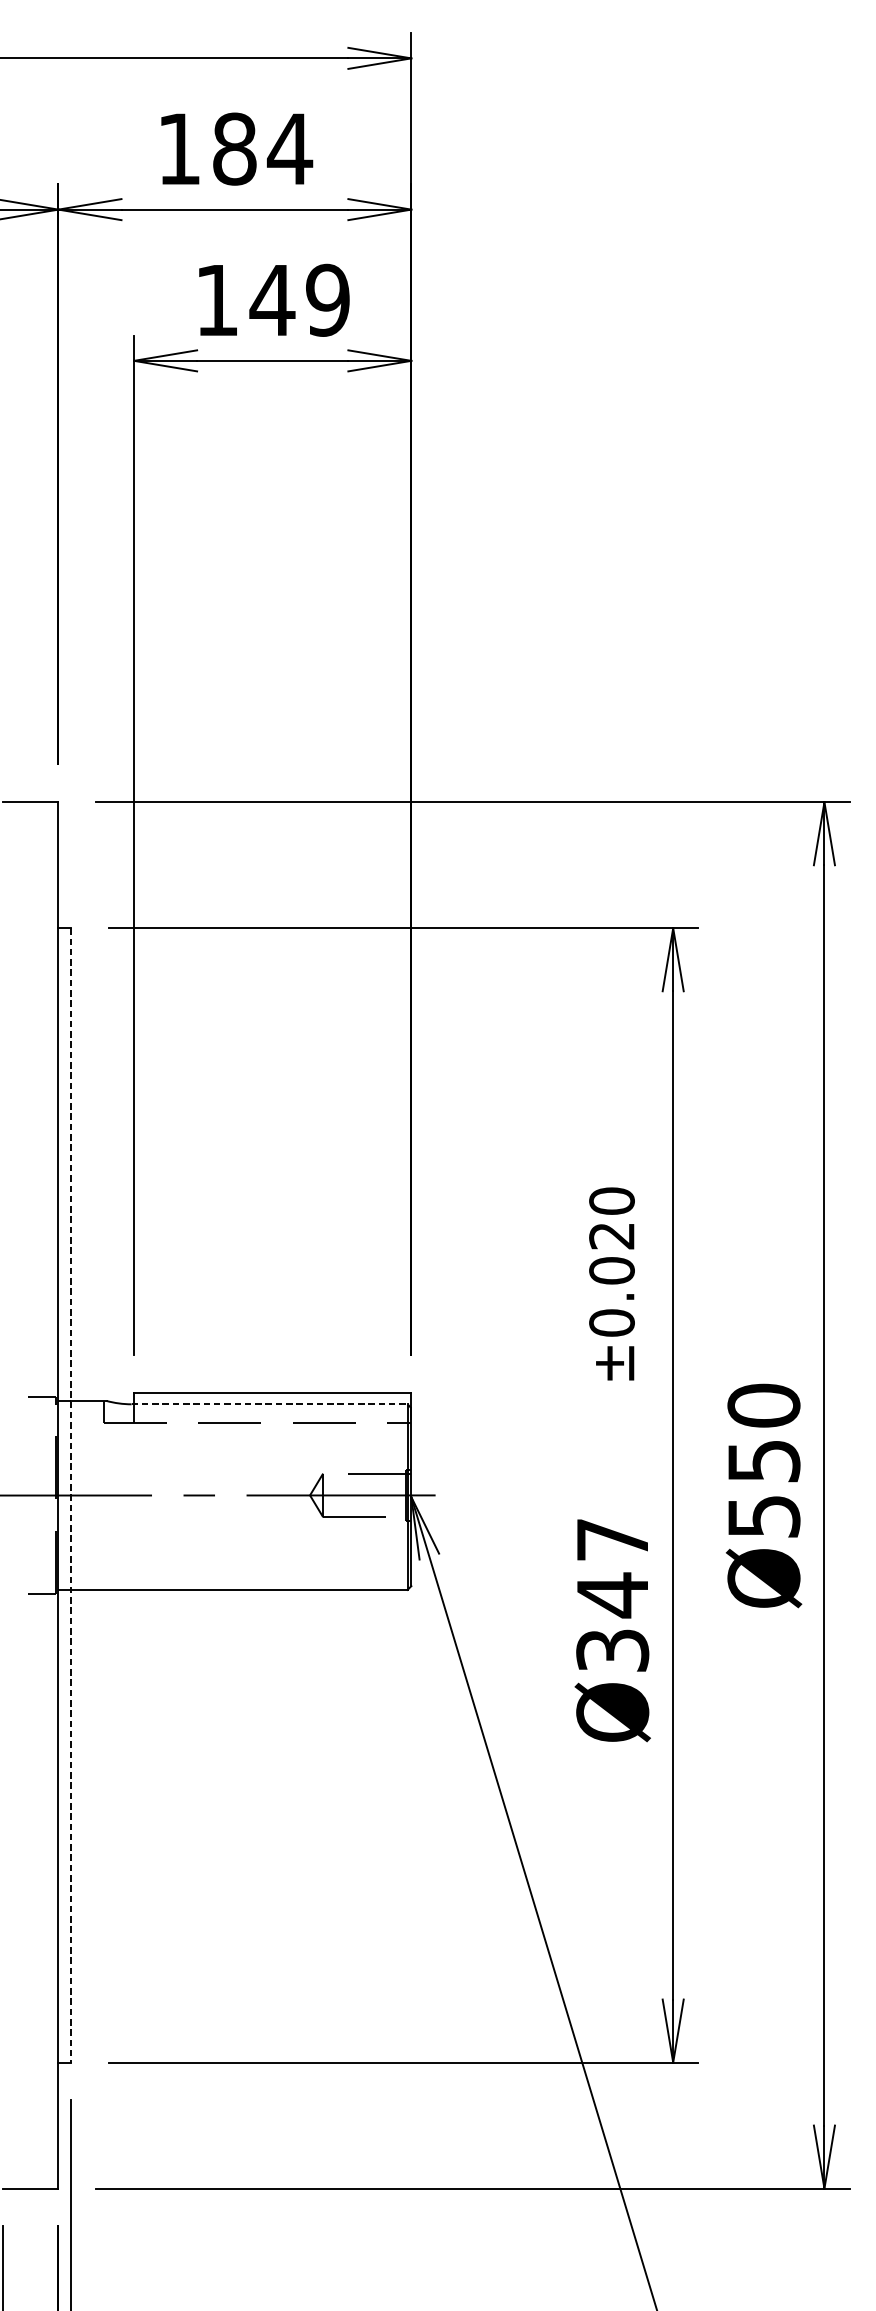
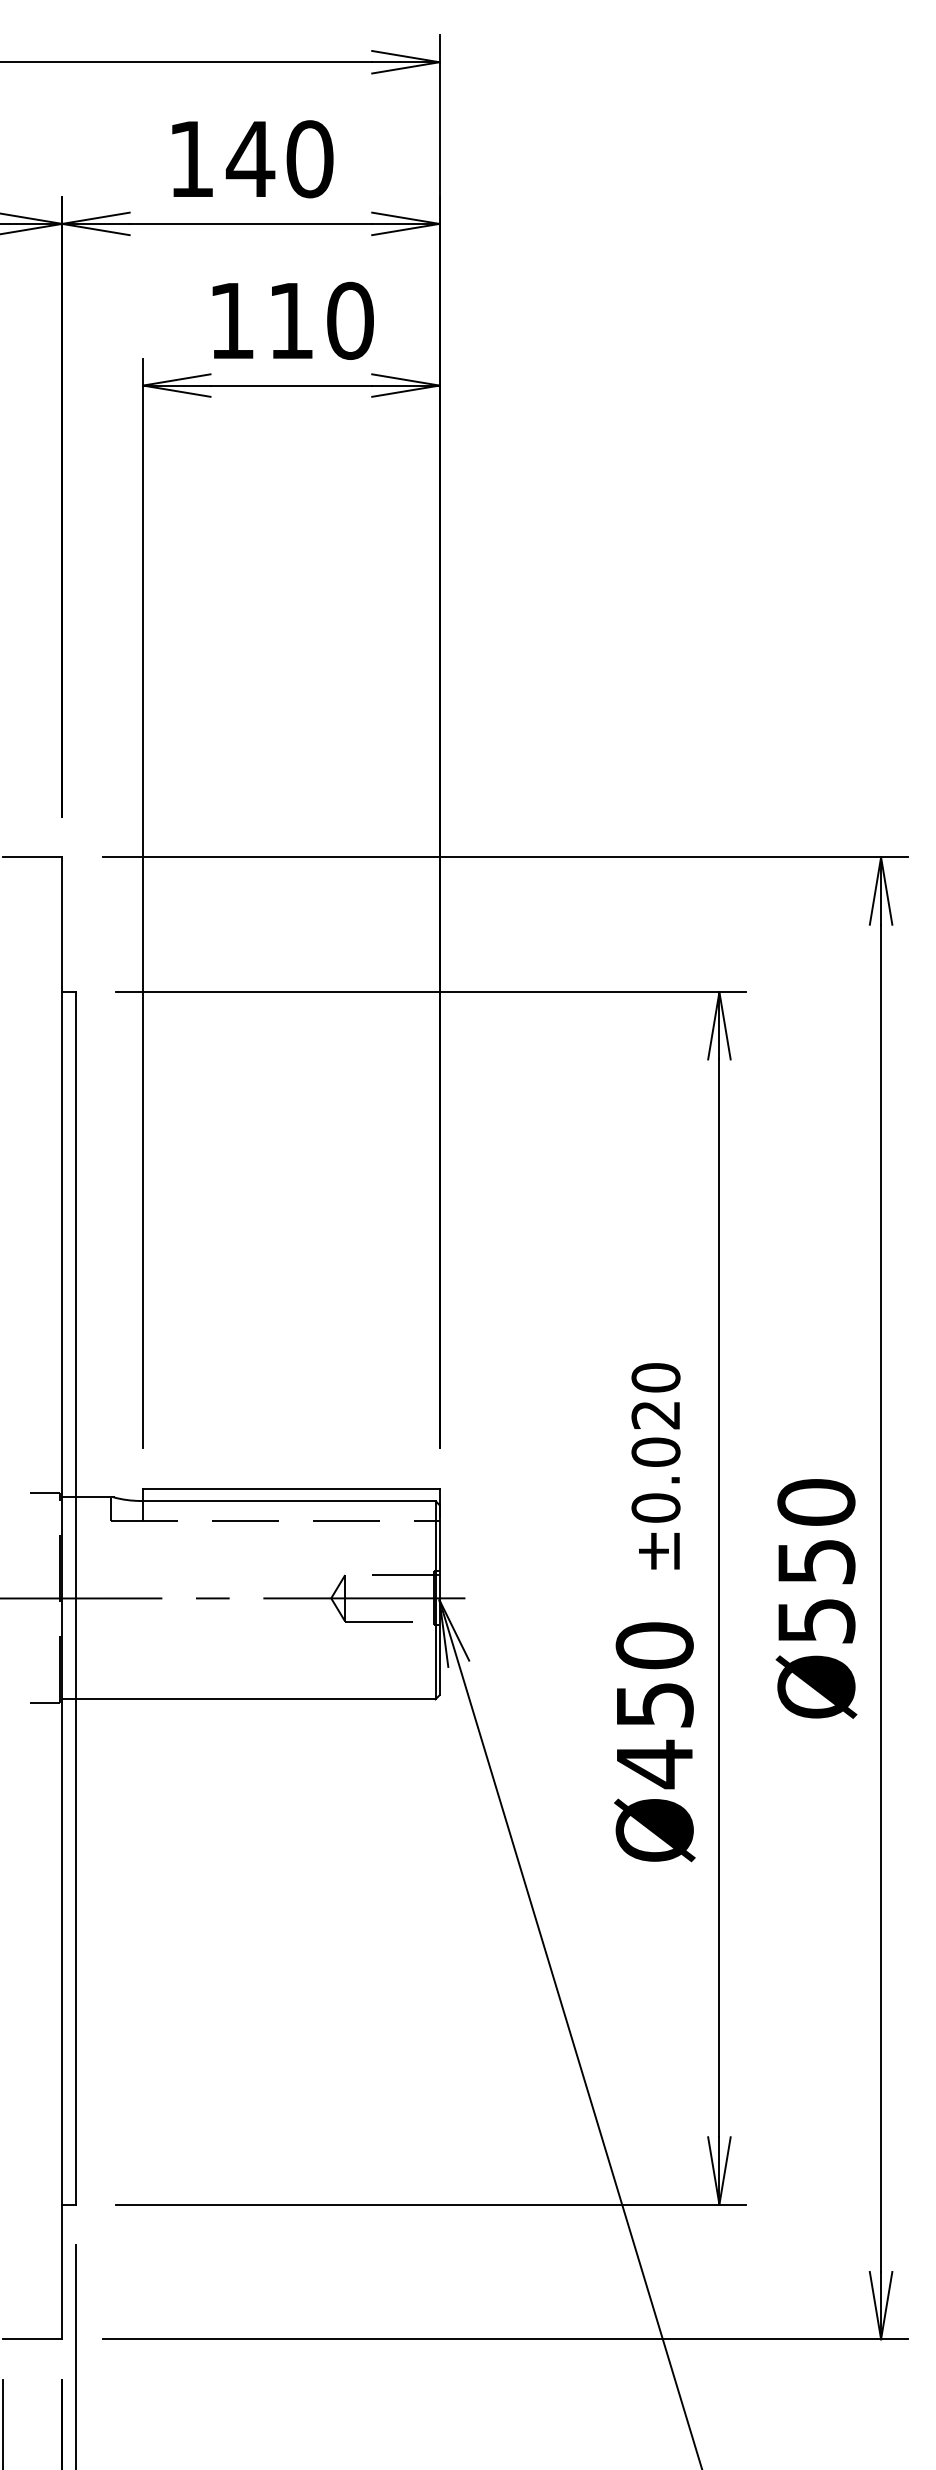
text: (261, 149) -> (279, 159), 184 -> 140
text: (299, 299) -> (319, 320), 149 -> 110
text: (611, 1284) -> (655, 1466), moved
line: (269, 1403) -> (287, 1500), dashed -> solid
line: (70, 1495) -> (75, 1598), dashed -> solid
text: (612, 1595) -> (654, 1705), Ø347 -> Ø450

